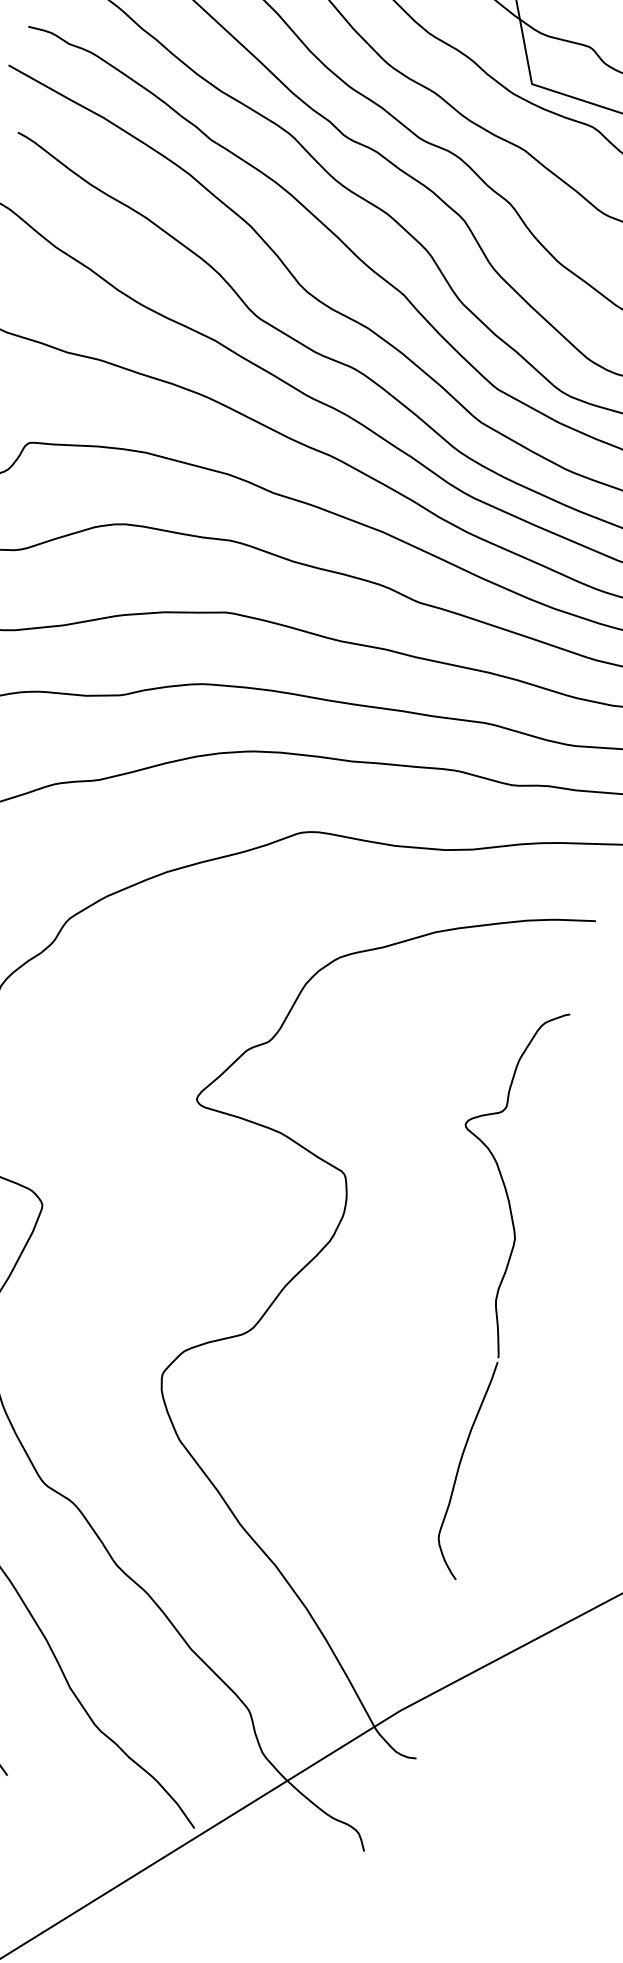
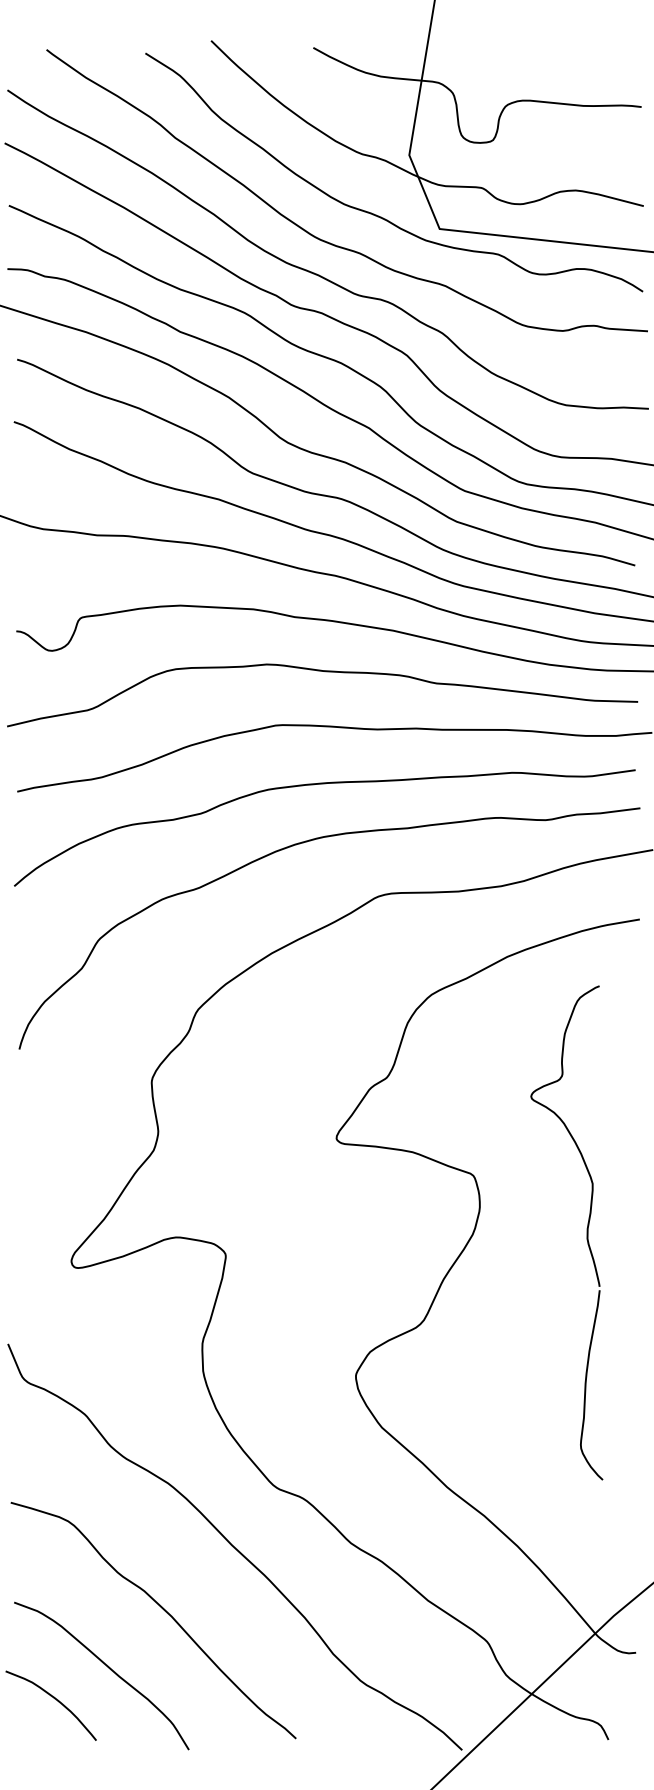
part: (496, 1292) -> (586, 1232), moved

